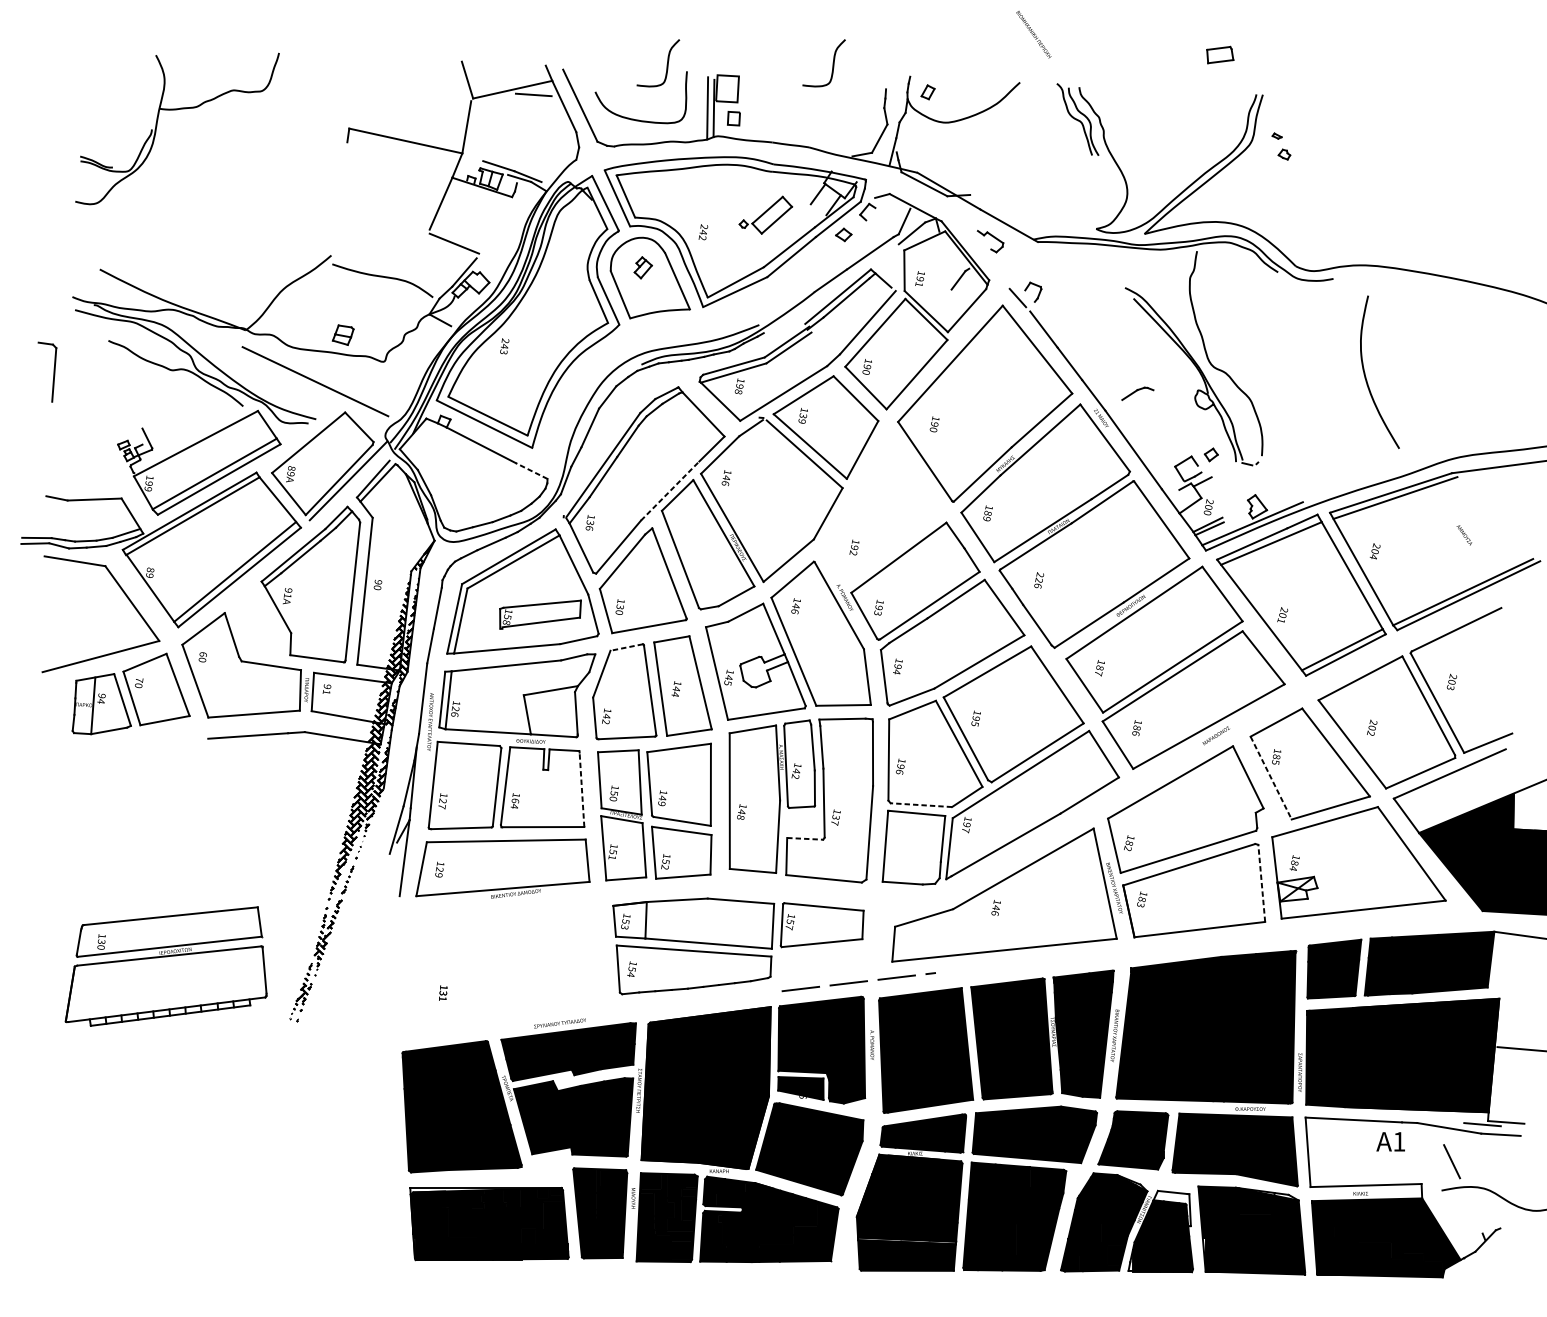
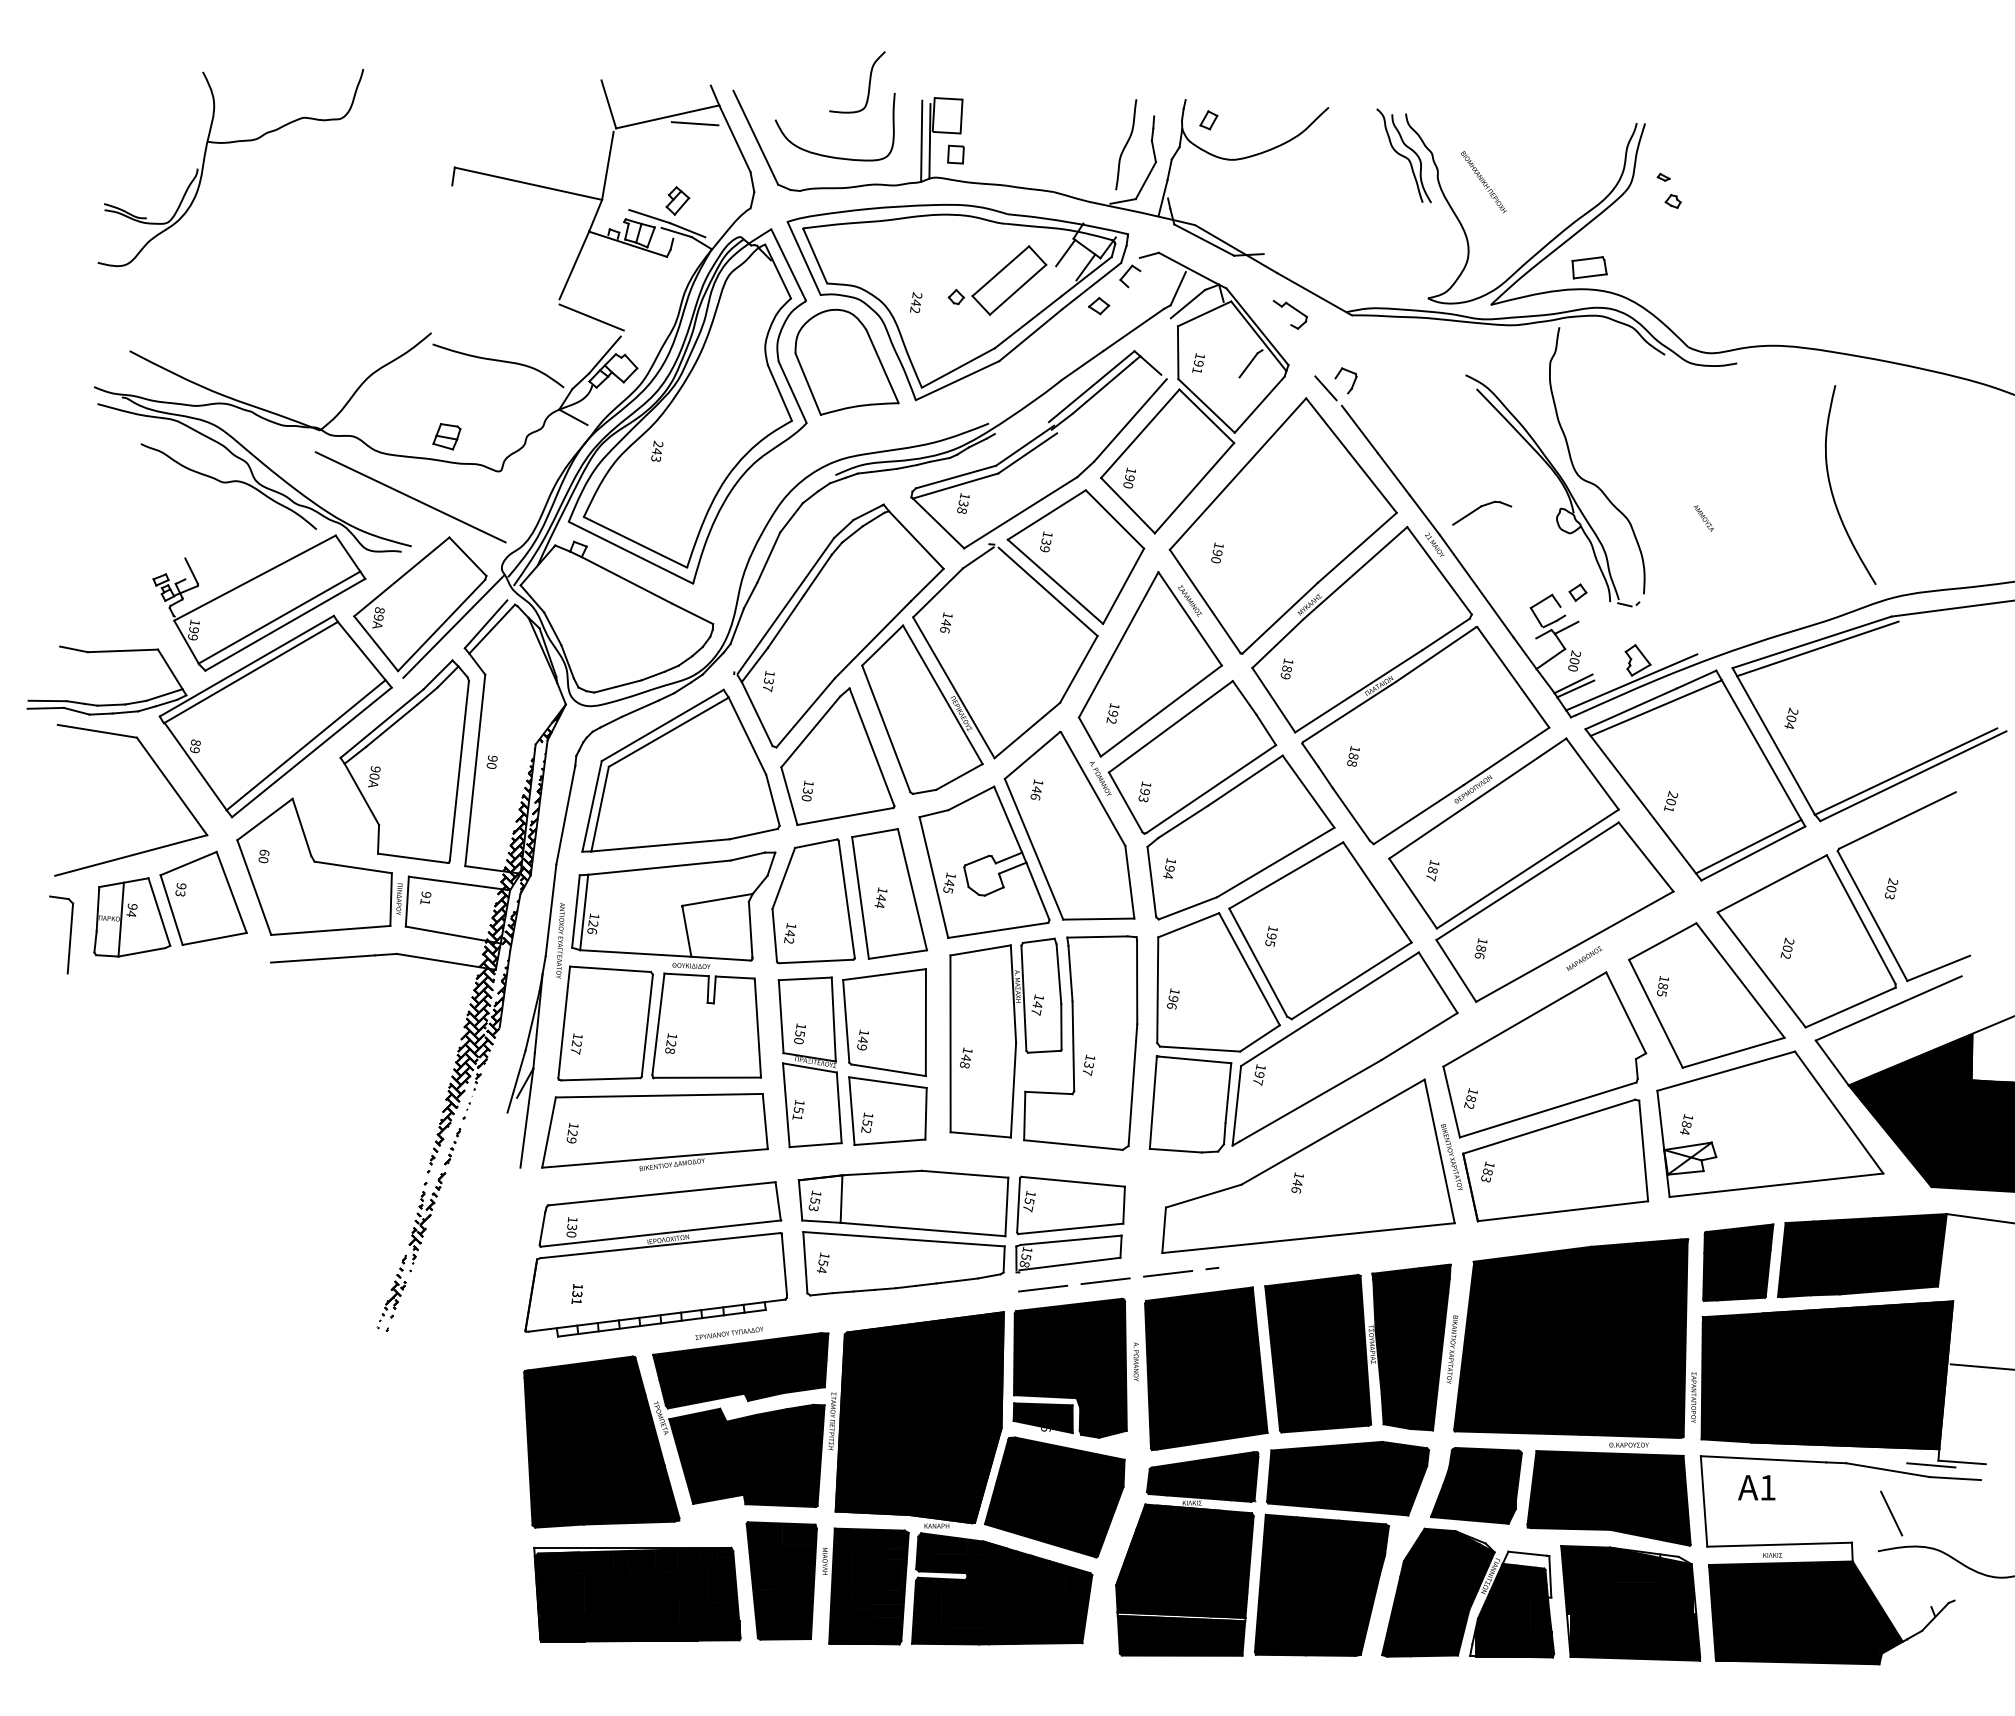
text: (1033, 34) -> (1483, 182), moved
part: (1220, 54) -> (1589, 267), moved
curve: (832, 64) -> (1084, 83), removed
curve: (864, 110) -> (1126, 144), added
part: (765, 215) -> (997, 280), size x1.43
part: (643, 267) -> (677, 200), moved
part: (53, 371) -> (69, 934), moved
curve: (1366, 375) -> (1832, 489), moved
text: (739, 385) -> (963, 502), 198 -> 138
part: (1138, 393) -> (1482, 512), size x1.43
line: (531, 470) -> (692, 613), dashed -> solid
line: (670, 490) -> (873, 639), dashed -> solid
part: (883, 509) -> (1150, 664), added
text: (589, 528) -> (767, 688), 136 -> 137
text: (1464, 535) -> (1703, 518), moved
text: (1039, 580) -> (1353, 756), 226 -> 188
text: (287, 595) -> (374, 776), 91A -> 90A
part: (540, 614) -> (1068, 1253), moved
line: (626, 647) -> (816, 843), dashed -> solid
text: (138, 682) -> (180, 889), 70 -> 93
text: (795, 776) -> (1036, 1011), 142 -> 147
line: (1271, 778) -> (1656, 1014), dashed -> solid
line: (581, 790) -> (757, 1029), dashed -> solid
text: (514, 803) -> (670, 1046), 164 -> 128
line: (920, 805) -> (1199, 1049), dashed -> solid
line: (804, 839) -> (1048, 1093), dashed -> solid
line: (1261, 882) -> (1643, 1150), dashed -> solid
part: (165, 966) -> (655, 1259), moved
text: (1390, 1141) -> (1756, 1487), moved

